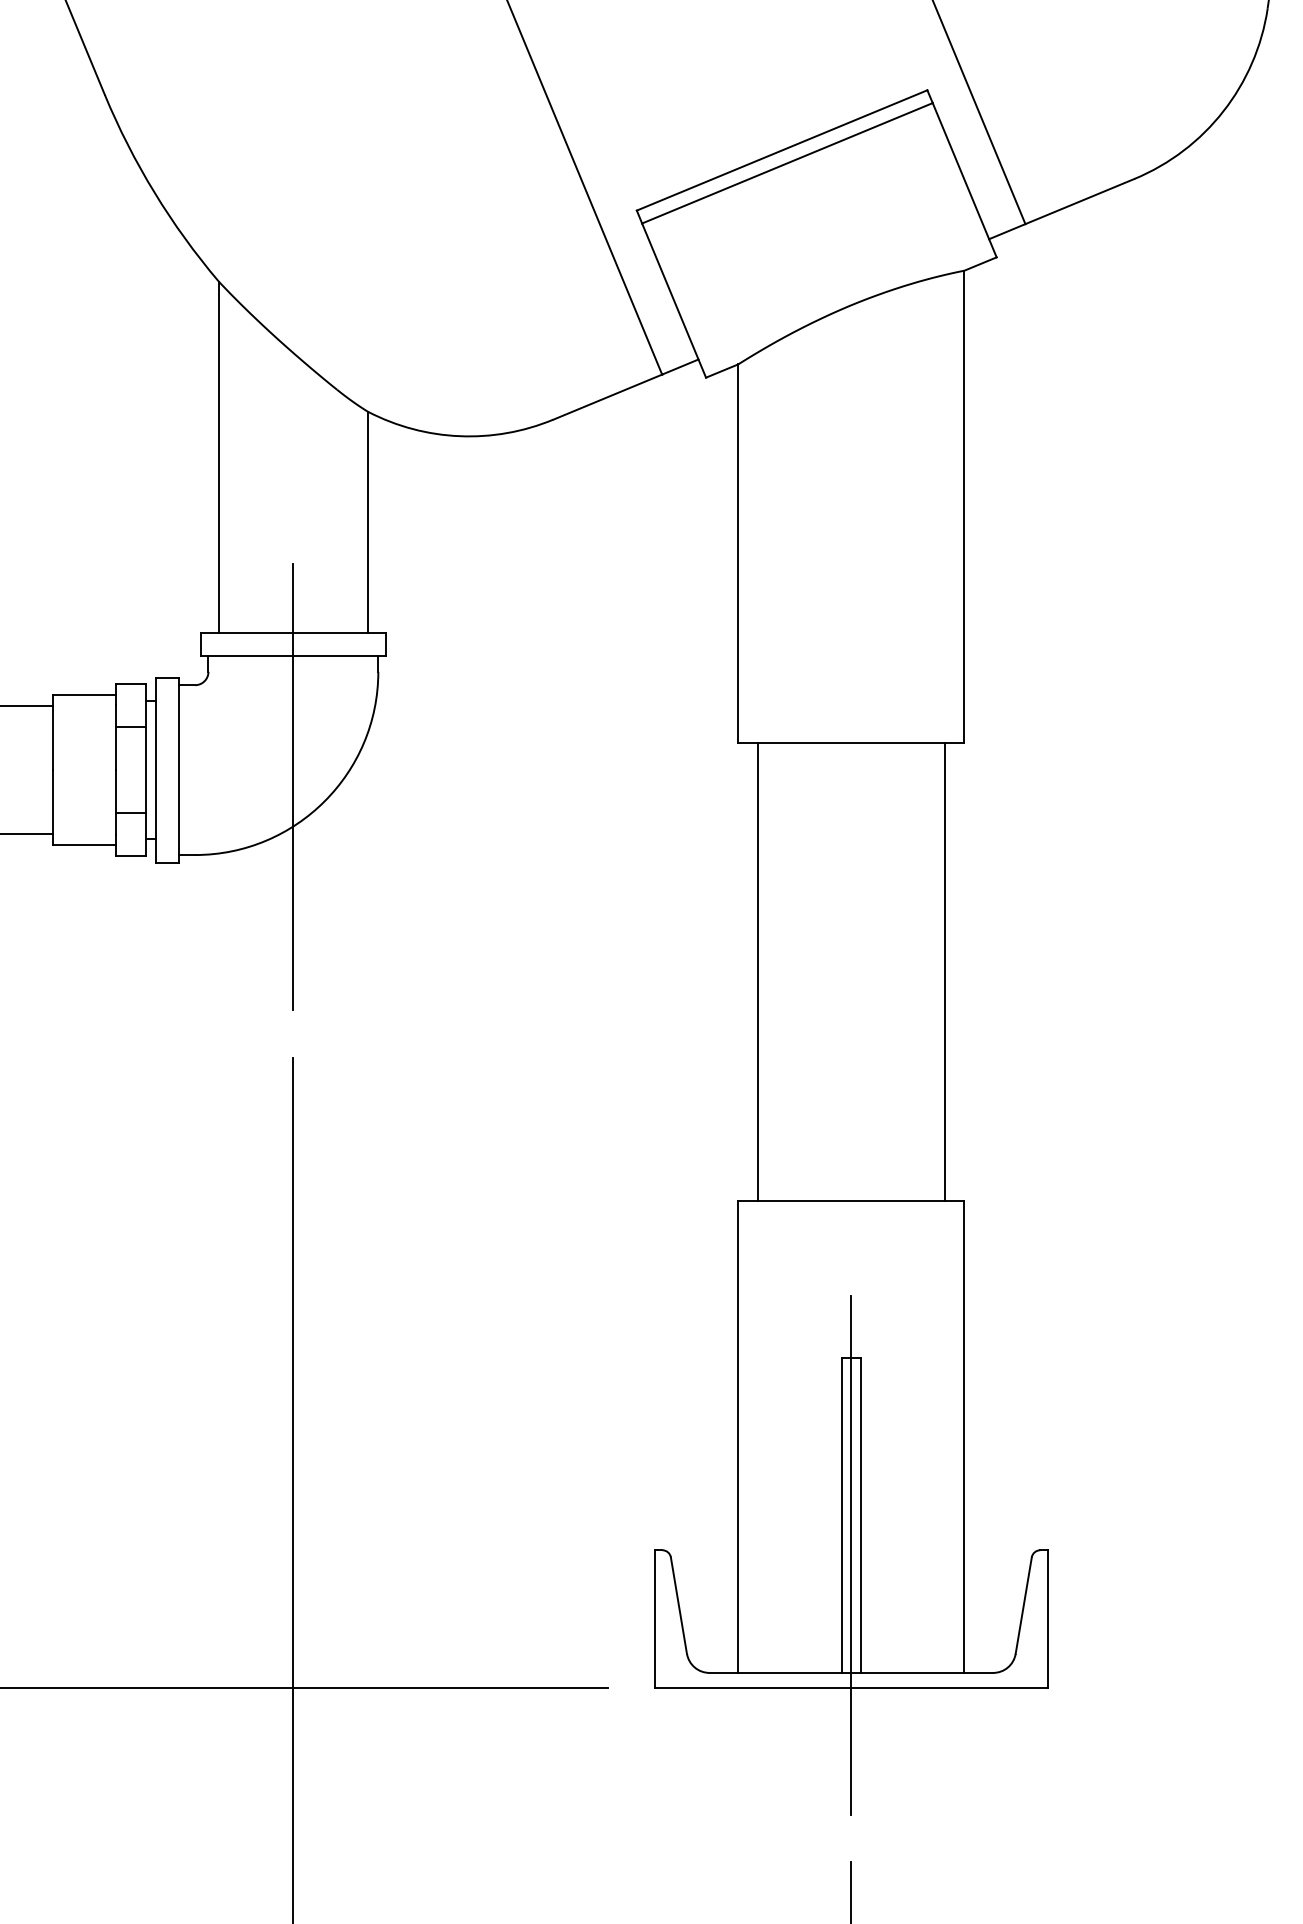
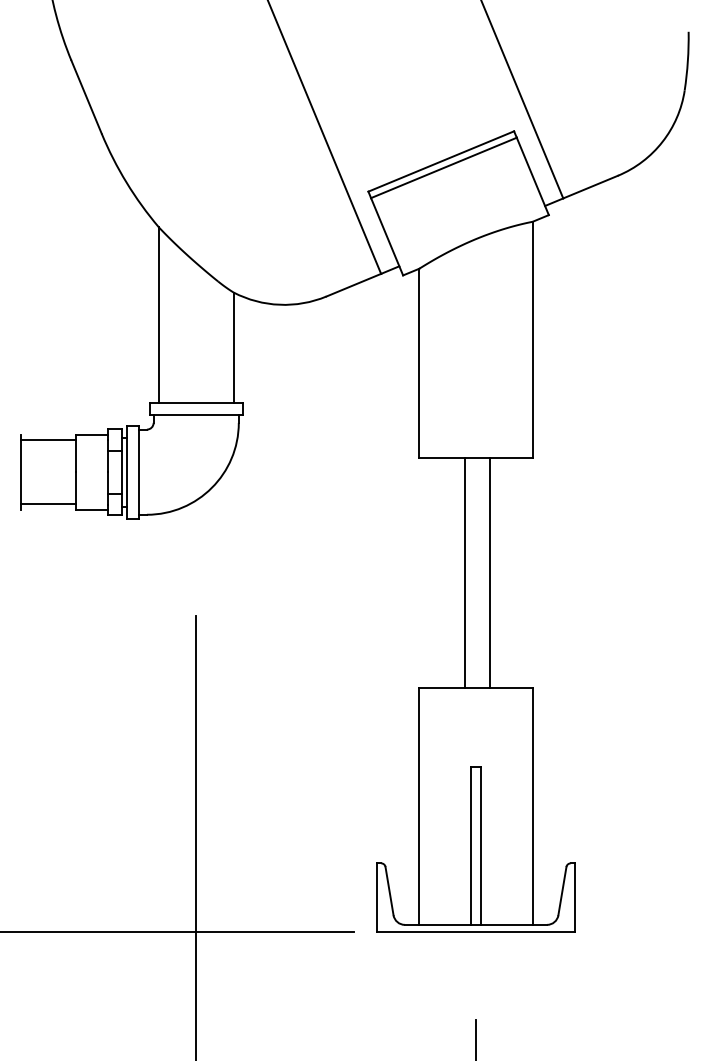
line: (293, 786) -> (196, 480), removed
line: (758, 972) -> (465, 573), moved
line: (944, 972) -> (489, 573), moved
line: (850, 1556) -> (475, 866), removed

